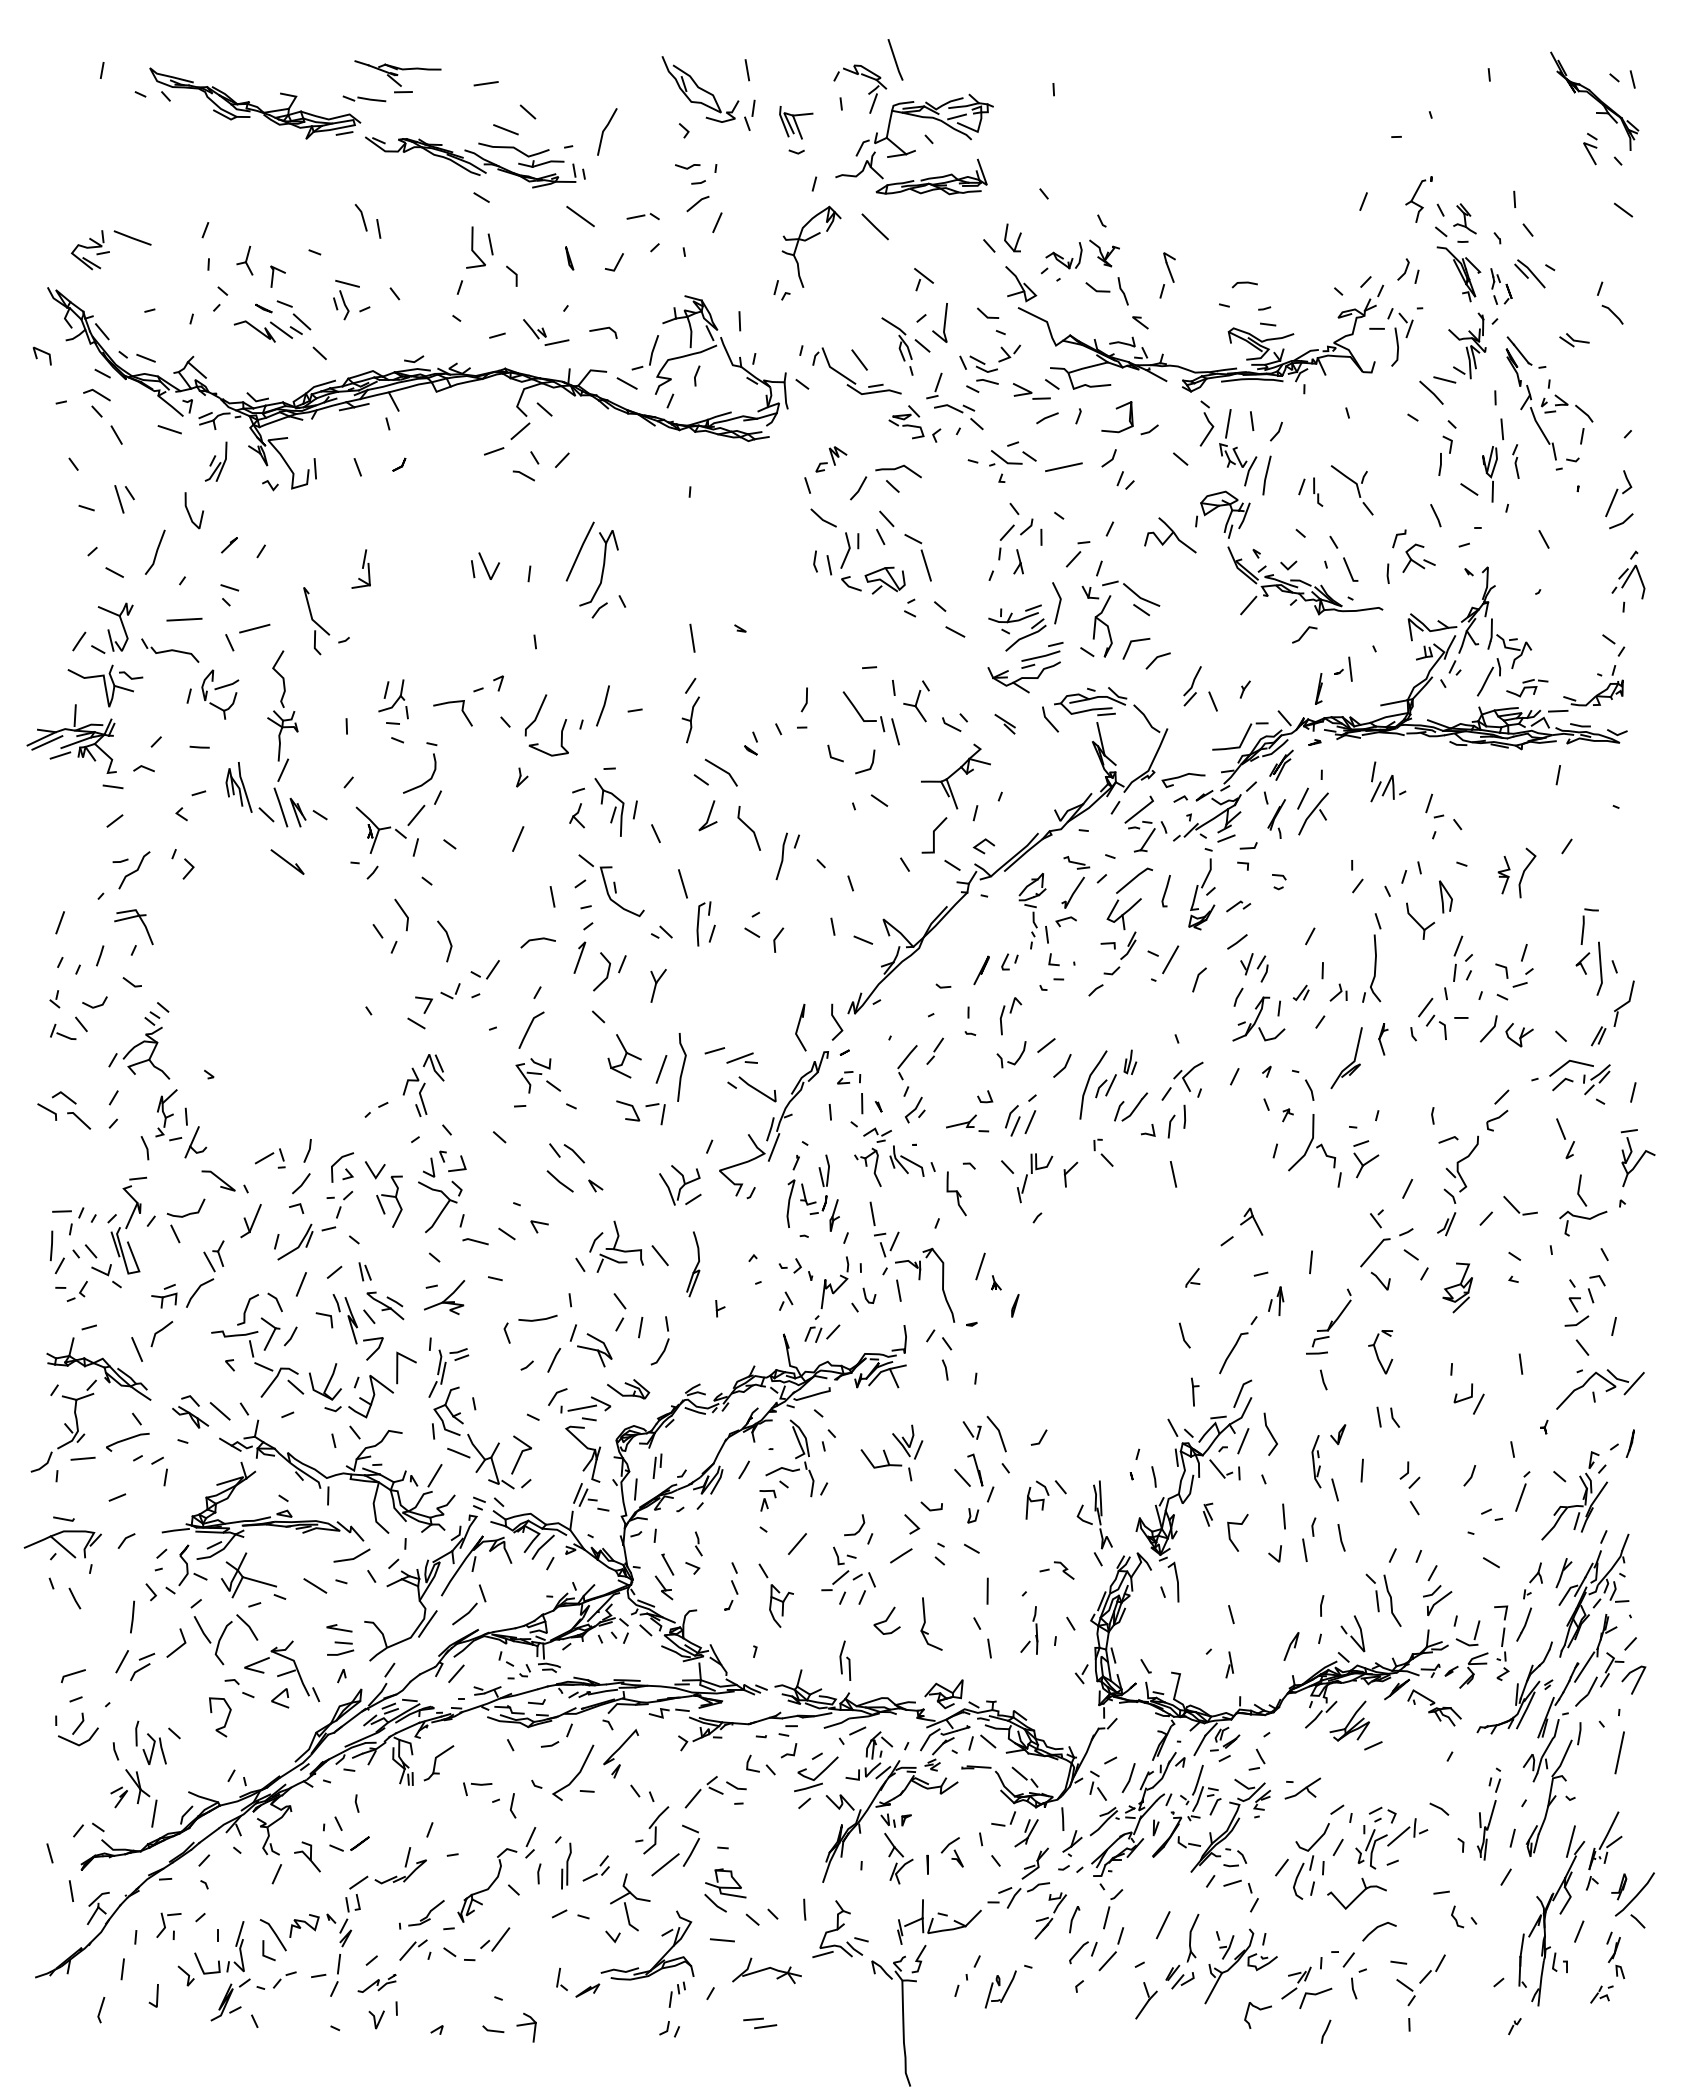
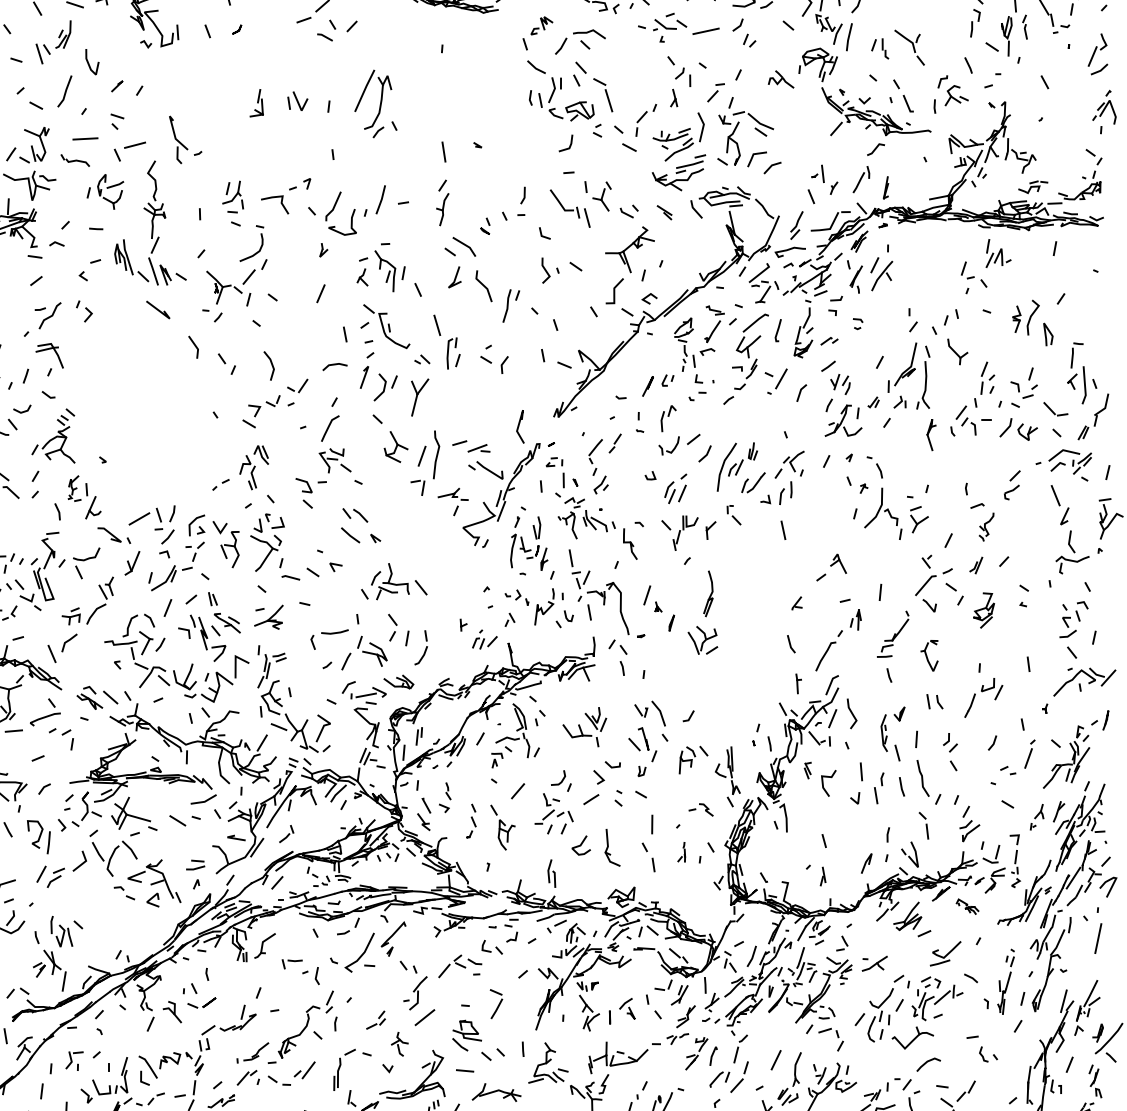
part: (215, 461) -> (62, 34), moved
part: (1170, 535) -> (781, 79), size x0.7
part: (1006, 542) -> (641, 123), moved
part: (360, 568) -> (256, 102), moved
part: (170, 650) -> (75, 160), size x0.7
part: (1343, 668) -> (817, 173), moved
part: (1488, 677) -> (861, 179), moved
part: (1192, 686) -> (796, 225), moved
line: (871, 763) -> (570, 144), moved
part: (1388, 781) -> (998, 253), moved
line: (1447, 894) -> (1049, 332), moved
line: (403, 913) -> (194, 346), moved
part: (658, 985) -> (419, 397), size x1.6
line: (837, 1021) -> (546, 270), moved
part: (1383, 1039) -> (931, 435), size x1.4
part: (1351, 1062) -> (909, 367), moved
line: (630, 1106) -> (305, 482), moved
part: (168, 1115) -> (74, 488), size x0.7
part: (967, 1123) -> (453, 494), moved
part: (1565, 1138) -> (1060, 505), size x1.4
part: (270, 1158) -> (146, 519), size x1.6
part: (1460, 1169) -> (985, 526), size x0.6
part: (680, 1185) -> (702, 640), moved
part: (1520, 1205) -> (1055, 409), moved
part: (693, 1264) -> (708, 593), moved
part: (822, 1328) -> (484, 639), moved
line: (1392, 1600) -> (923, 778), moved
part: (469, 1604) -> (286, 833), size x0.6
part: (1524, 1624) -> (970, 705), moved
line: (339, 1628) -> (236, 838), moved
part: (1029, 1630) -> (681, 852), size x0.6
part: (1434, 1707) -> (967, 906), size x0.6
curve: (226, 1718) -> (39, 835), moved
part: (816, 1774) -> (945, 953), moved
part: (691, 1845) -> (496, 1003), moved
part: (566, 1865) -> (337, 1073), moved
part: (1024, 1895) -> (678, 1039), size x0.6
part: (630, 1902) -> (400, 1044), size x0.6

